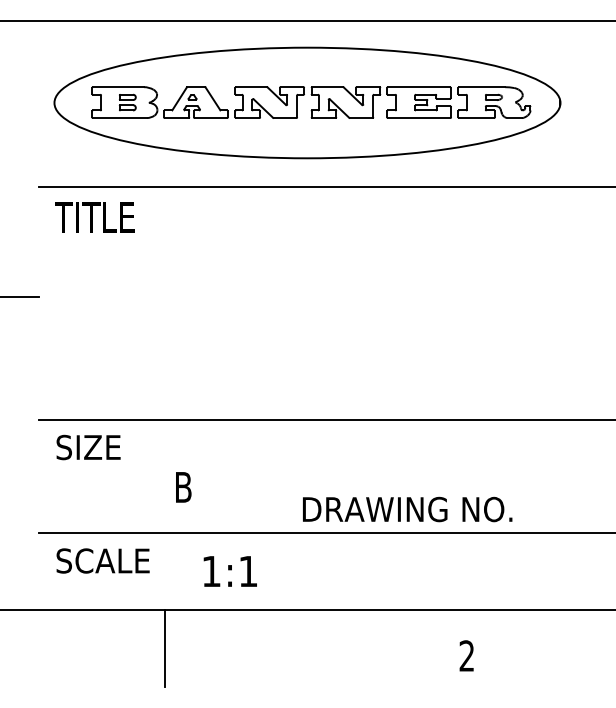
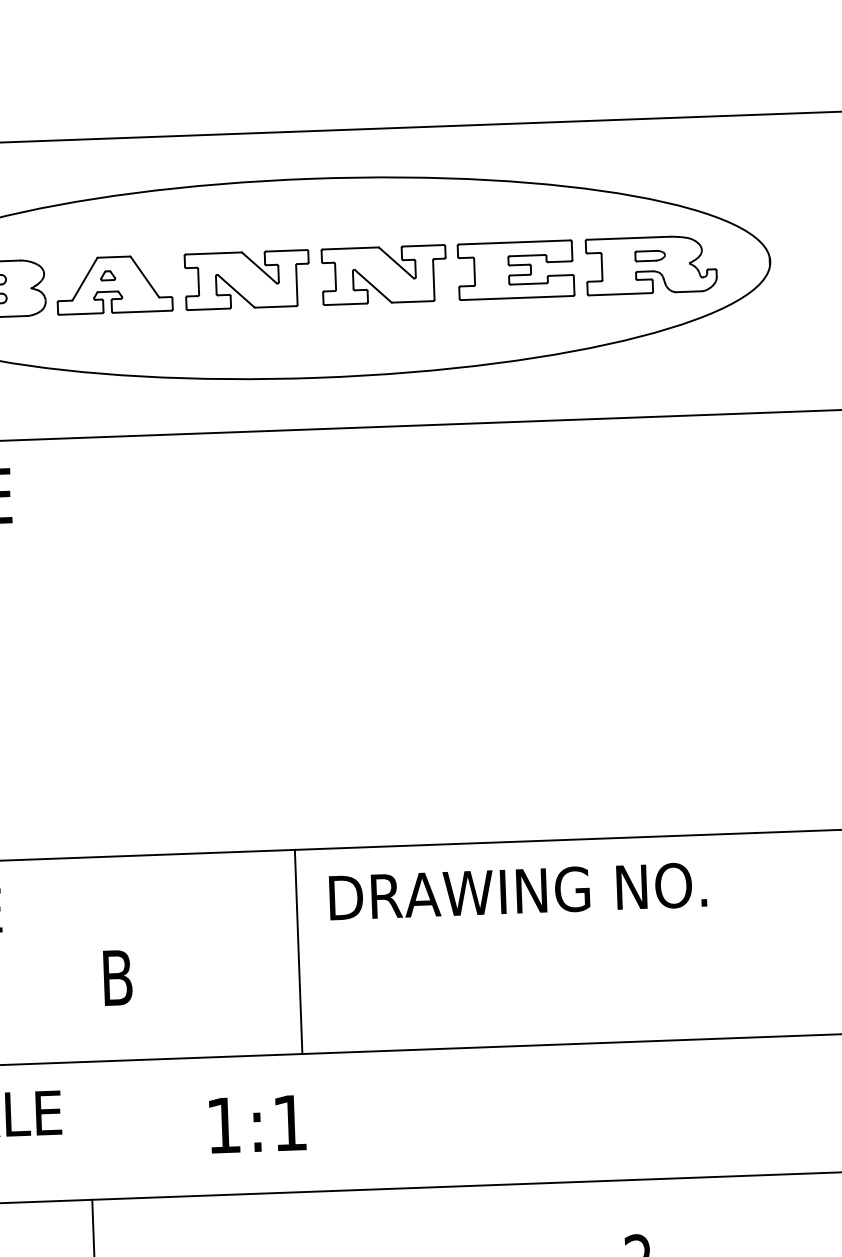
line: (284, 476) -> (298, 951), added
text: (407, 509) -> (517, 891), moved
text: (229, 571) -> (256, 1124), moved

